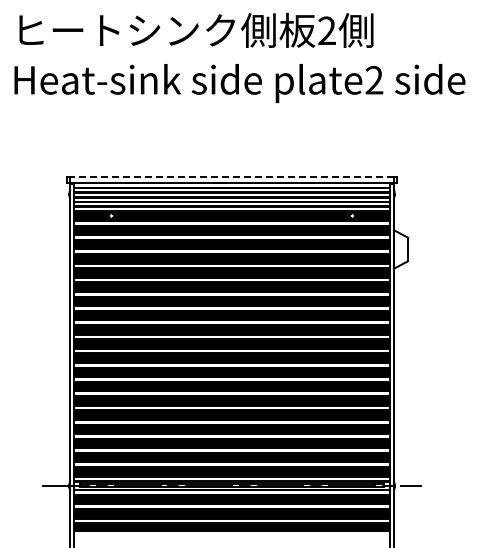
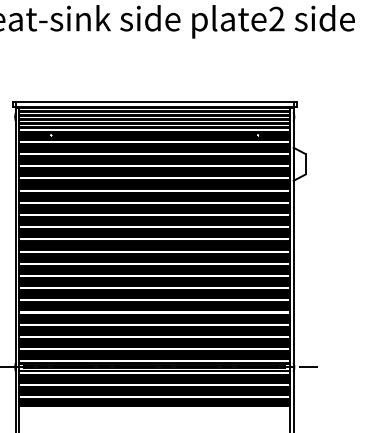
line: (232, 177) -> (155, 102), dashed -> solid

